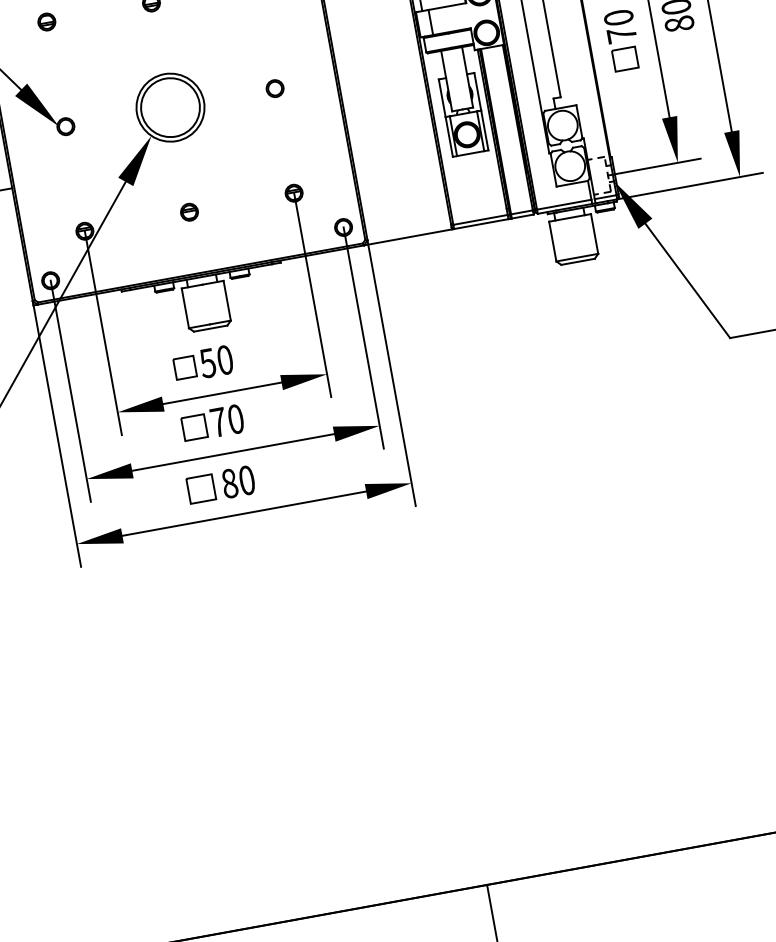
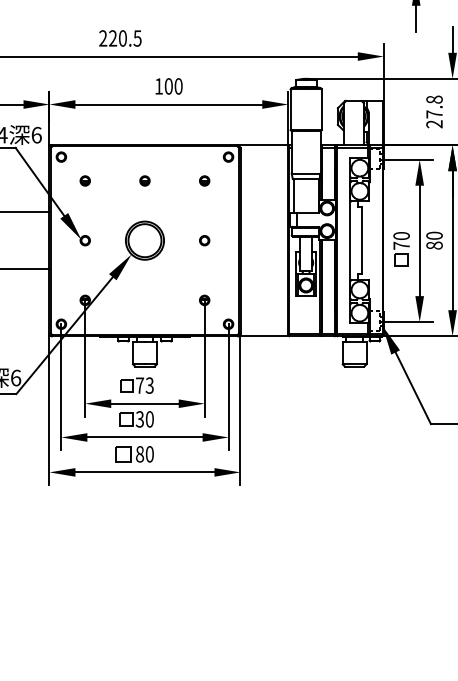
part: (188, 210) -> (144, 299), removed
text: (215, 361) -> (144, 385), 50 -> 73
text: (217, 422) -> (139, 419), 70 -> 30

